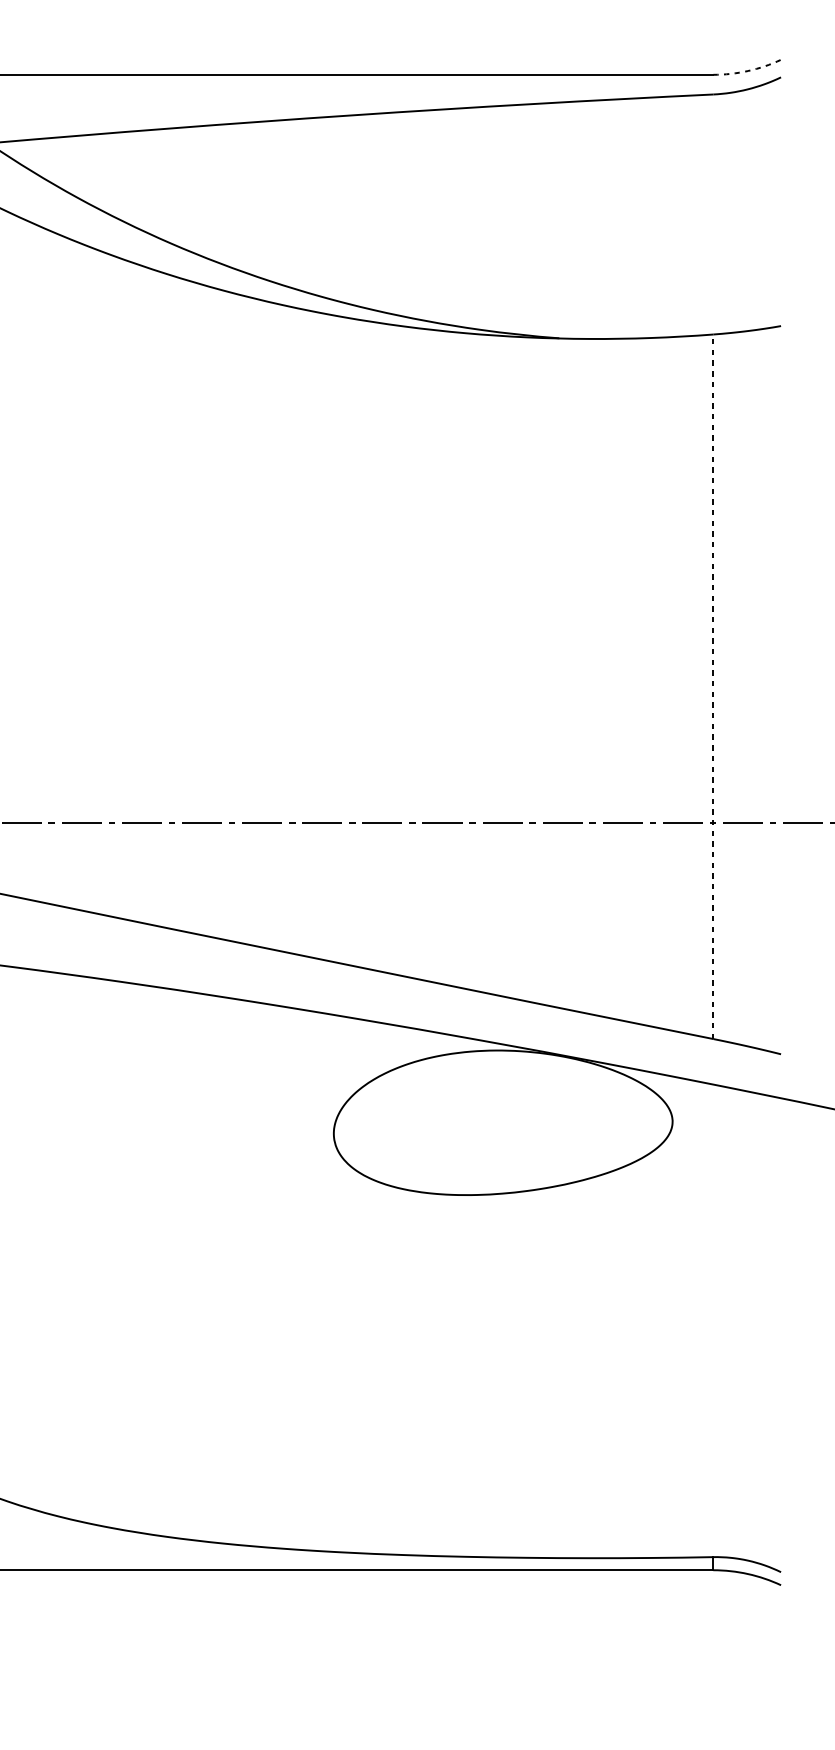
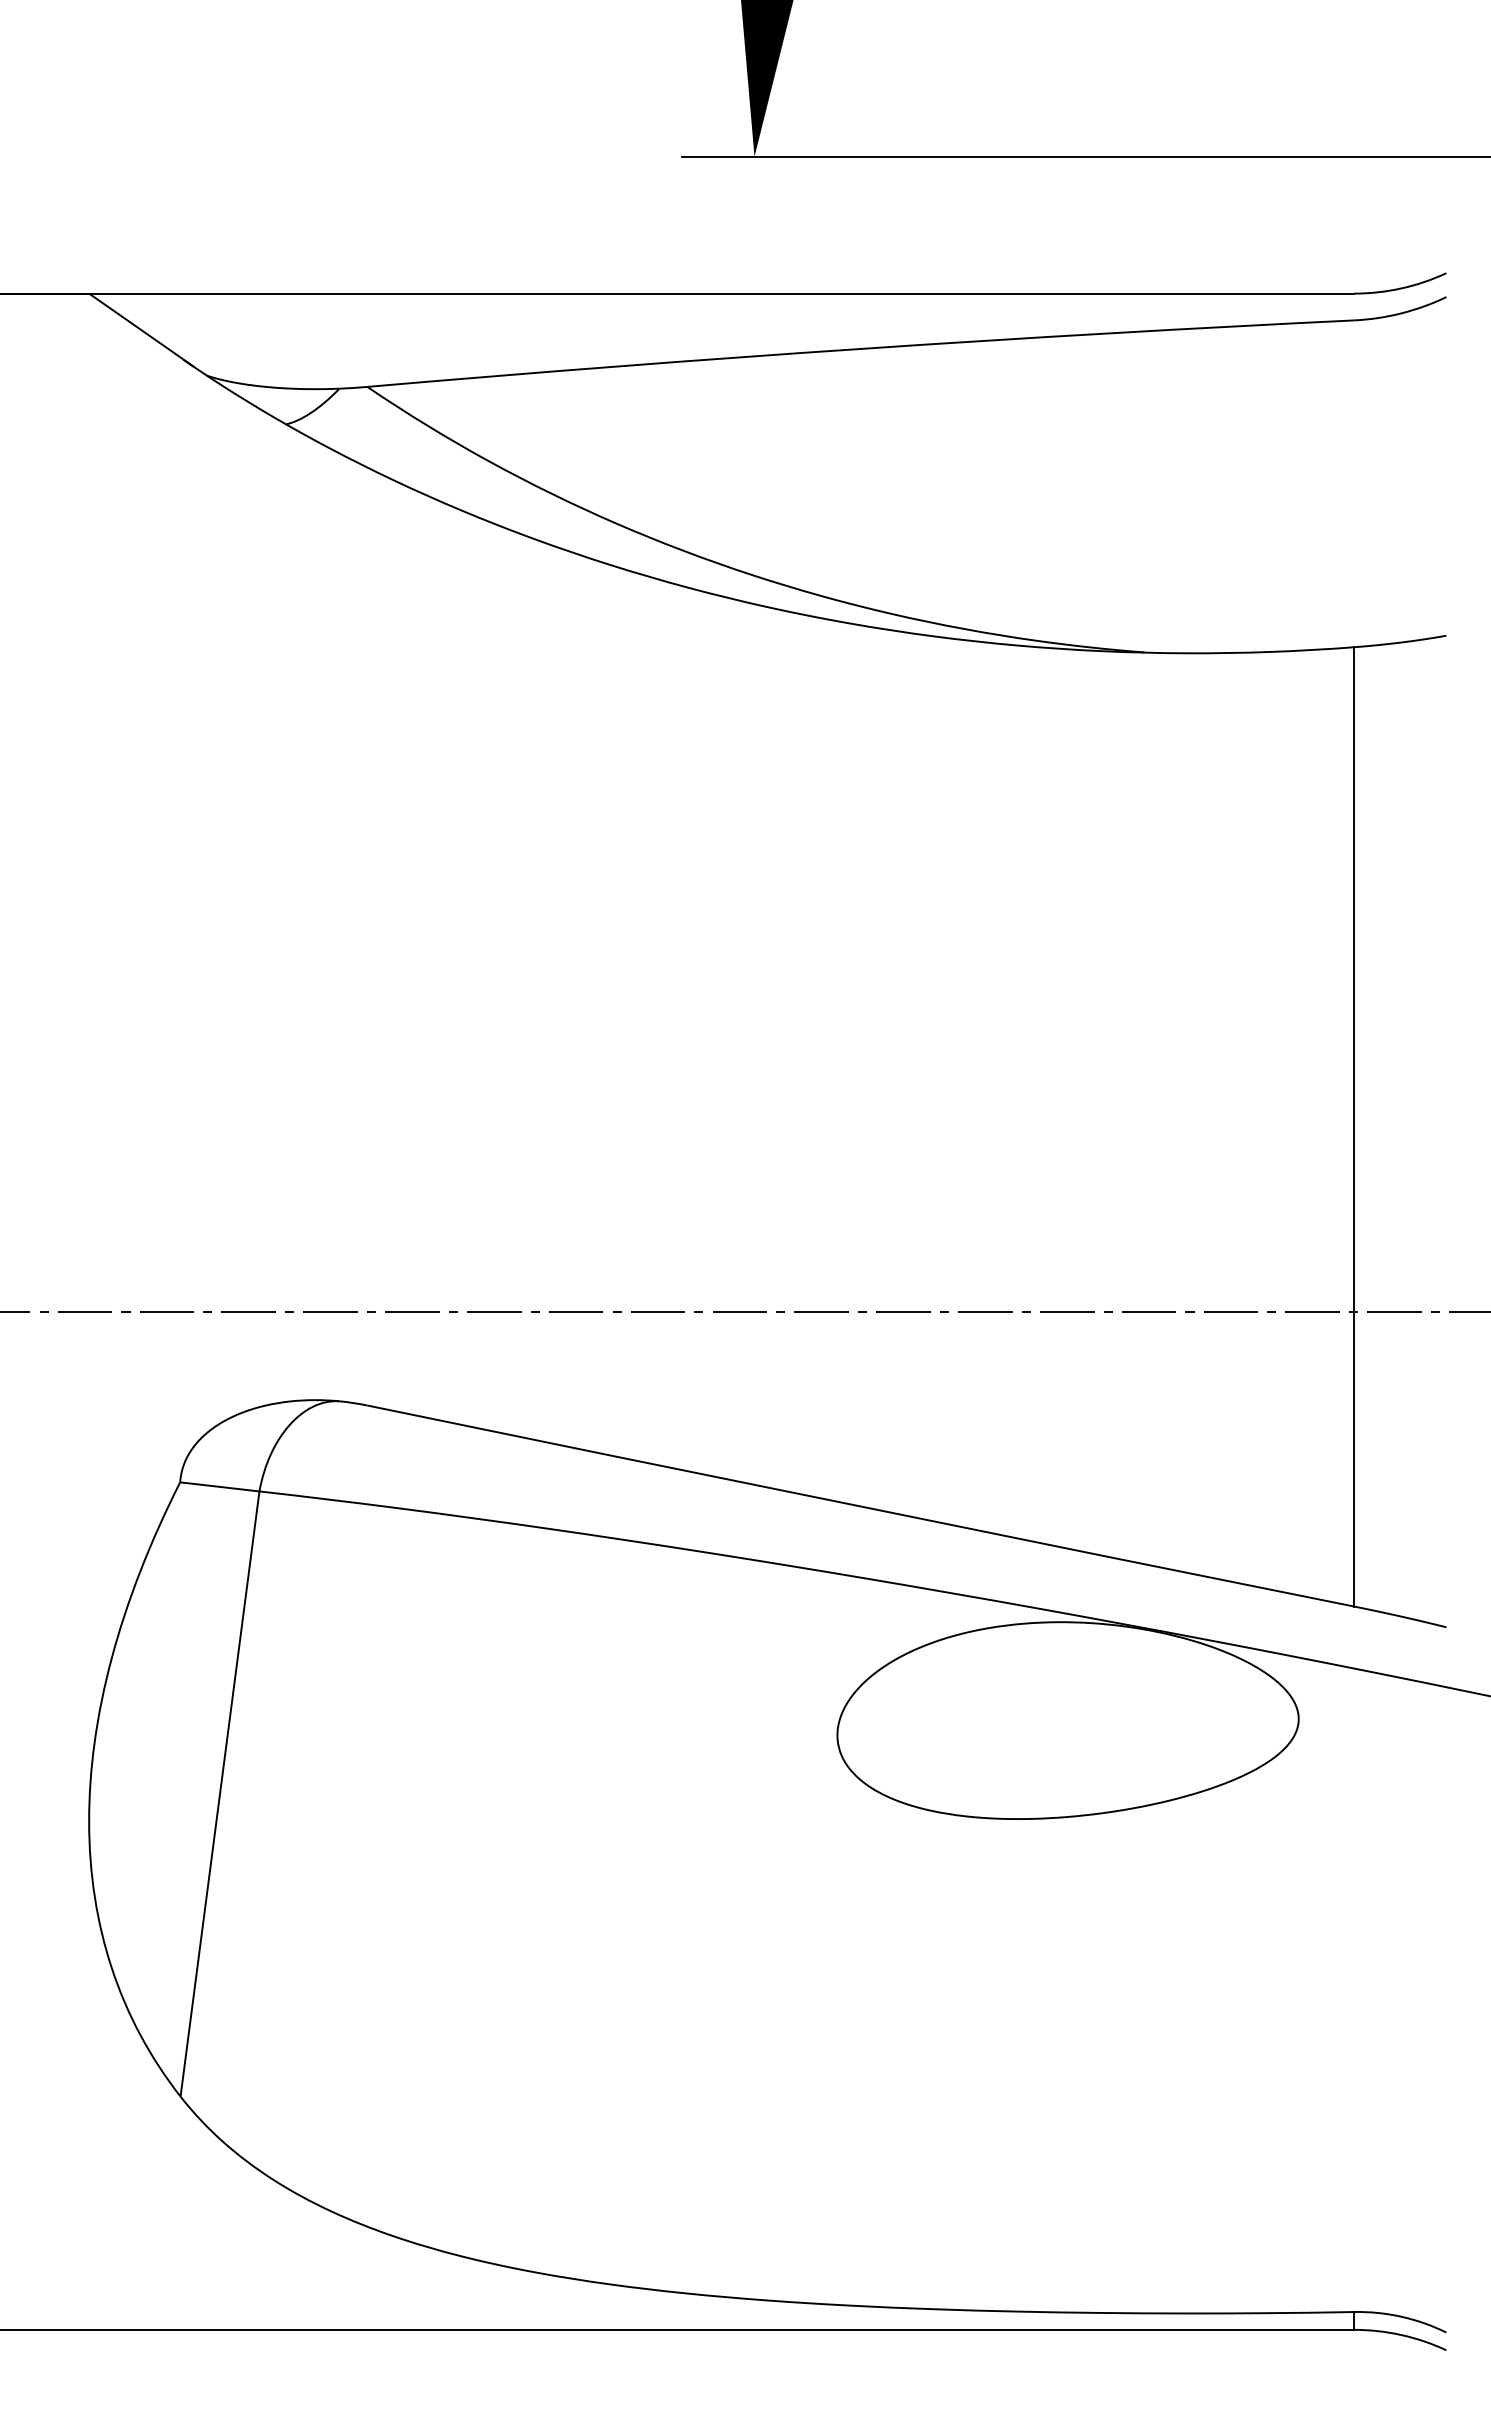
arc: (748, 71) -> (1401, 288), dashed -> solid
line: (713, 686) -> (1354, 1126), dashed -> solid

